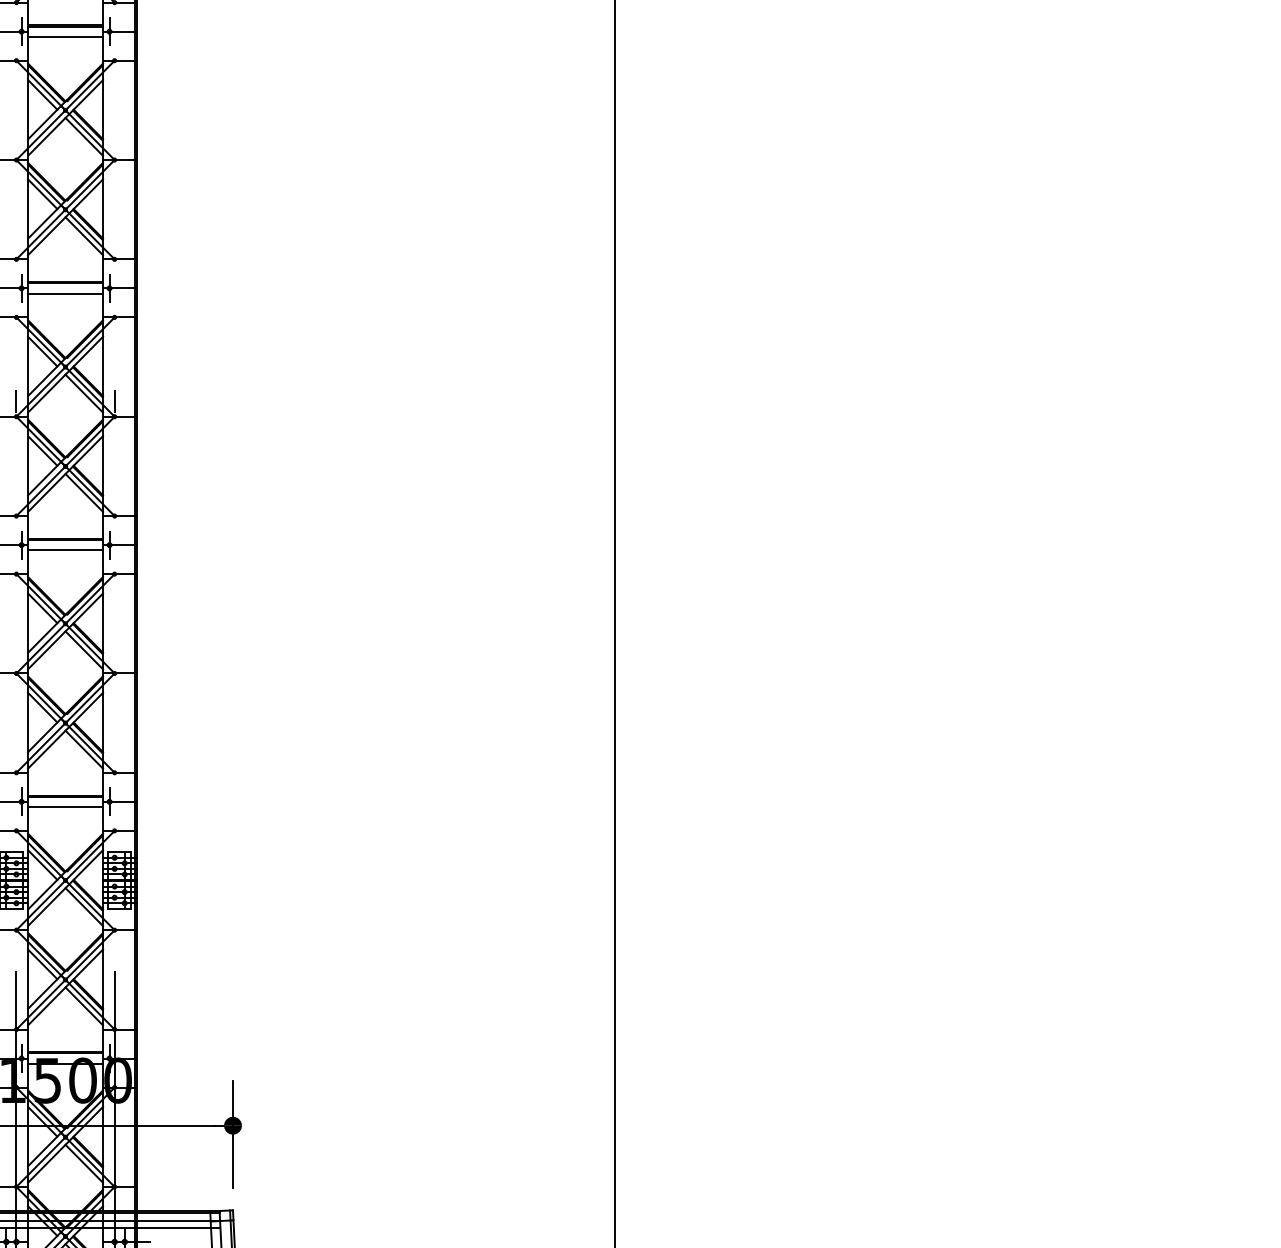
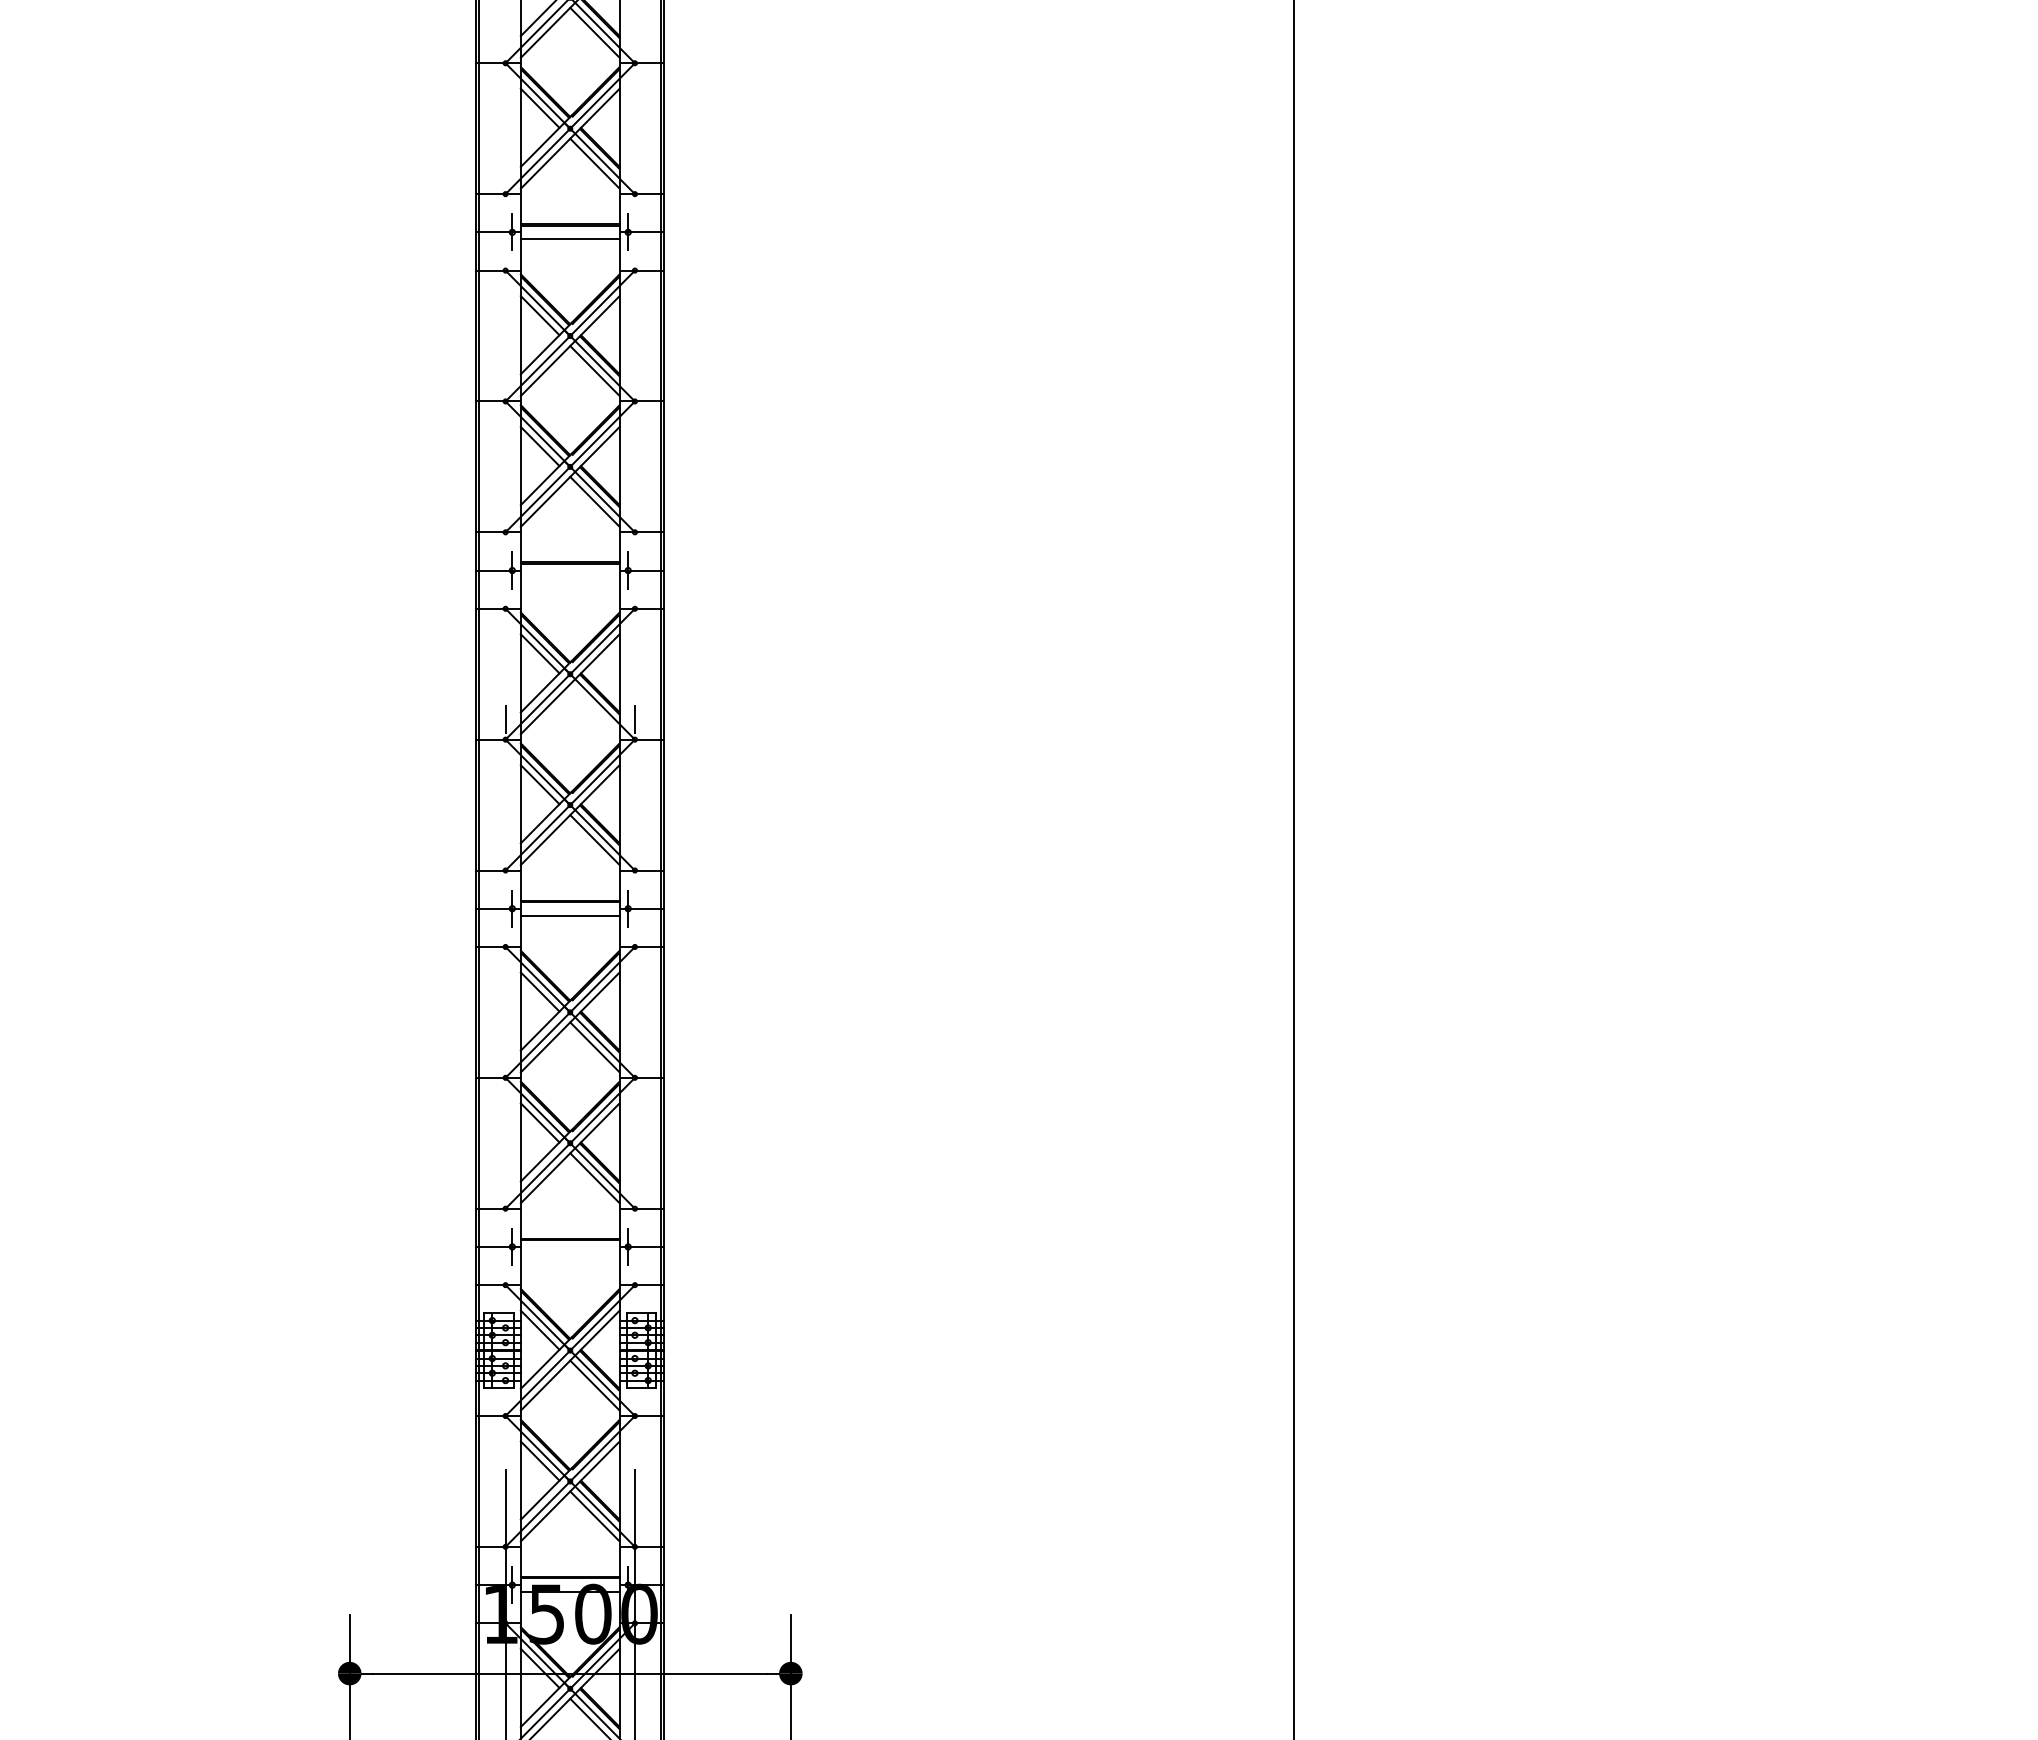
line: (64, 293) -> (569, 577), removed
line: (83, 393) -> (594, 709), removed
line: (64, 806) -> (569, 1253), removed

